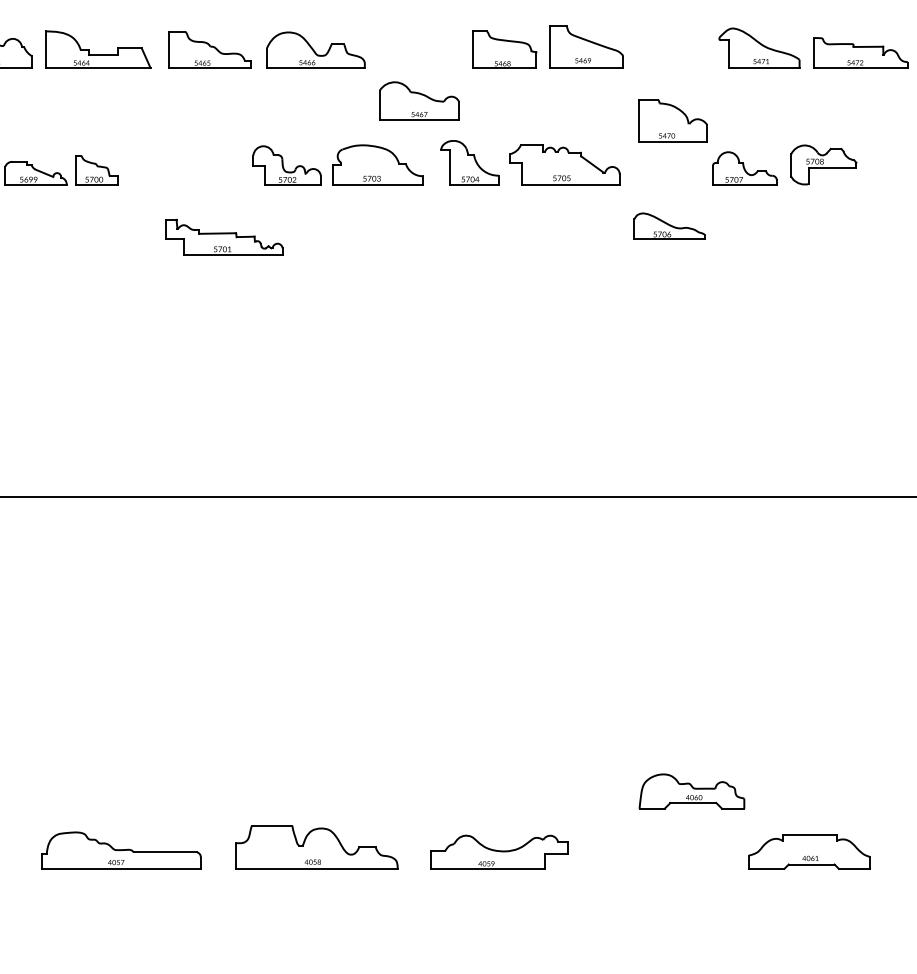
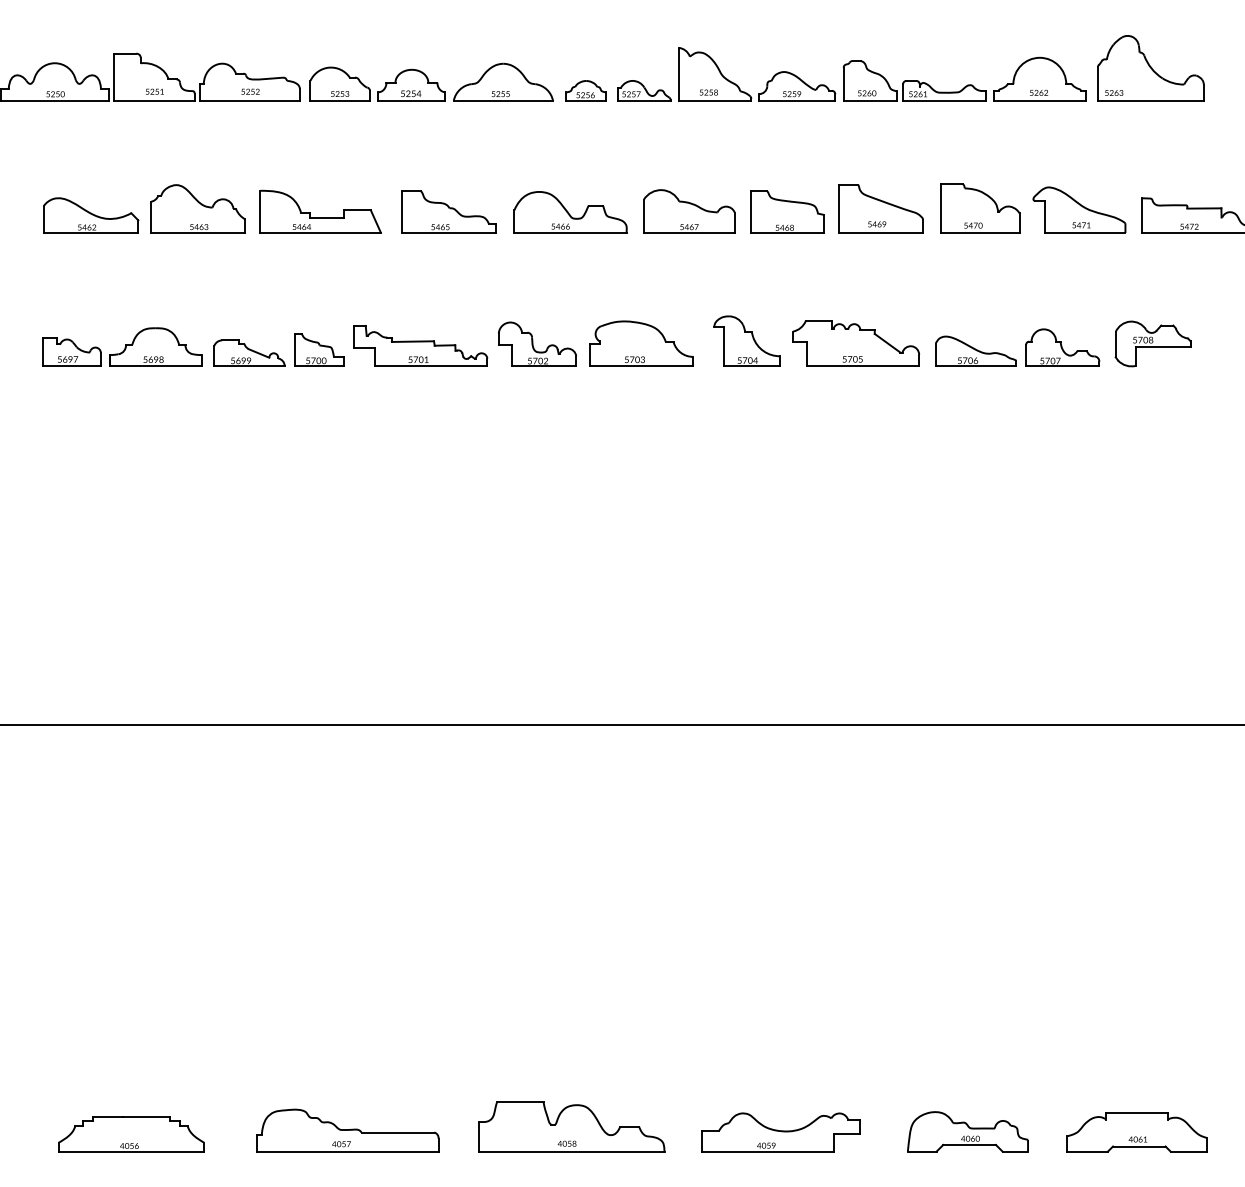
part: (419, 100) -> (689, 211), moved
part: (673, 120) -> (980, 208), moved
part: (668, 225) -> (975, 350), moved
part: (224, 236) -> (420, 345), moved
part: (691, 791) -> (967, 1131), moved

